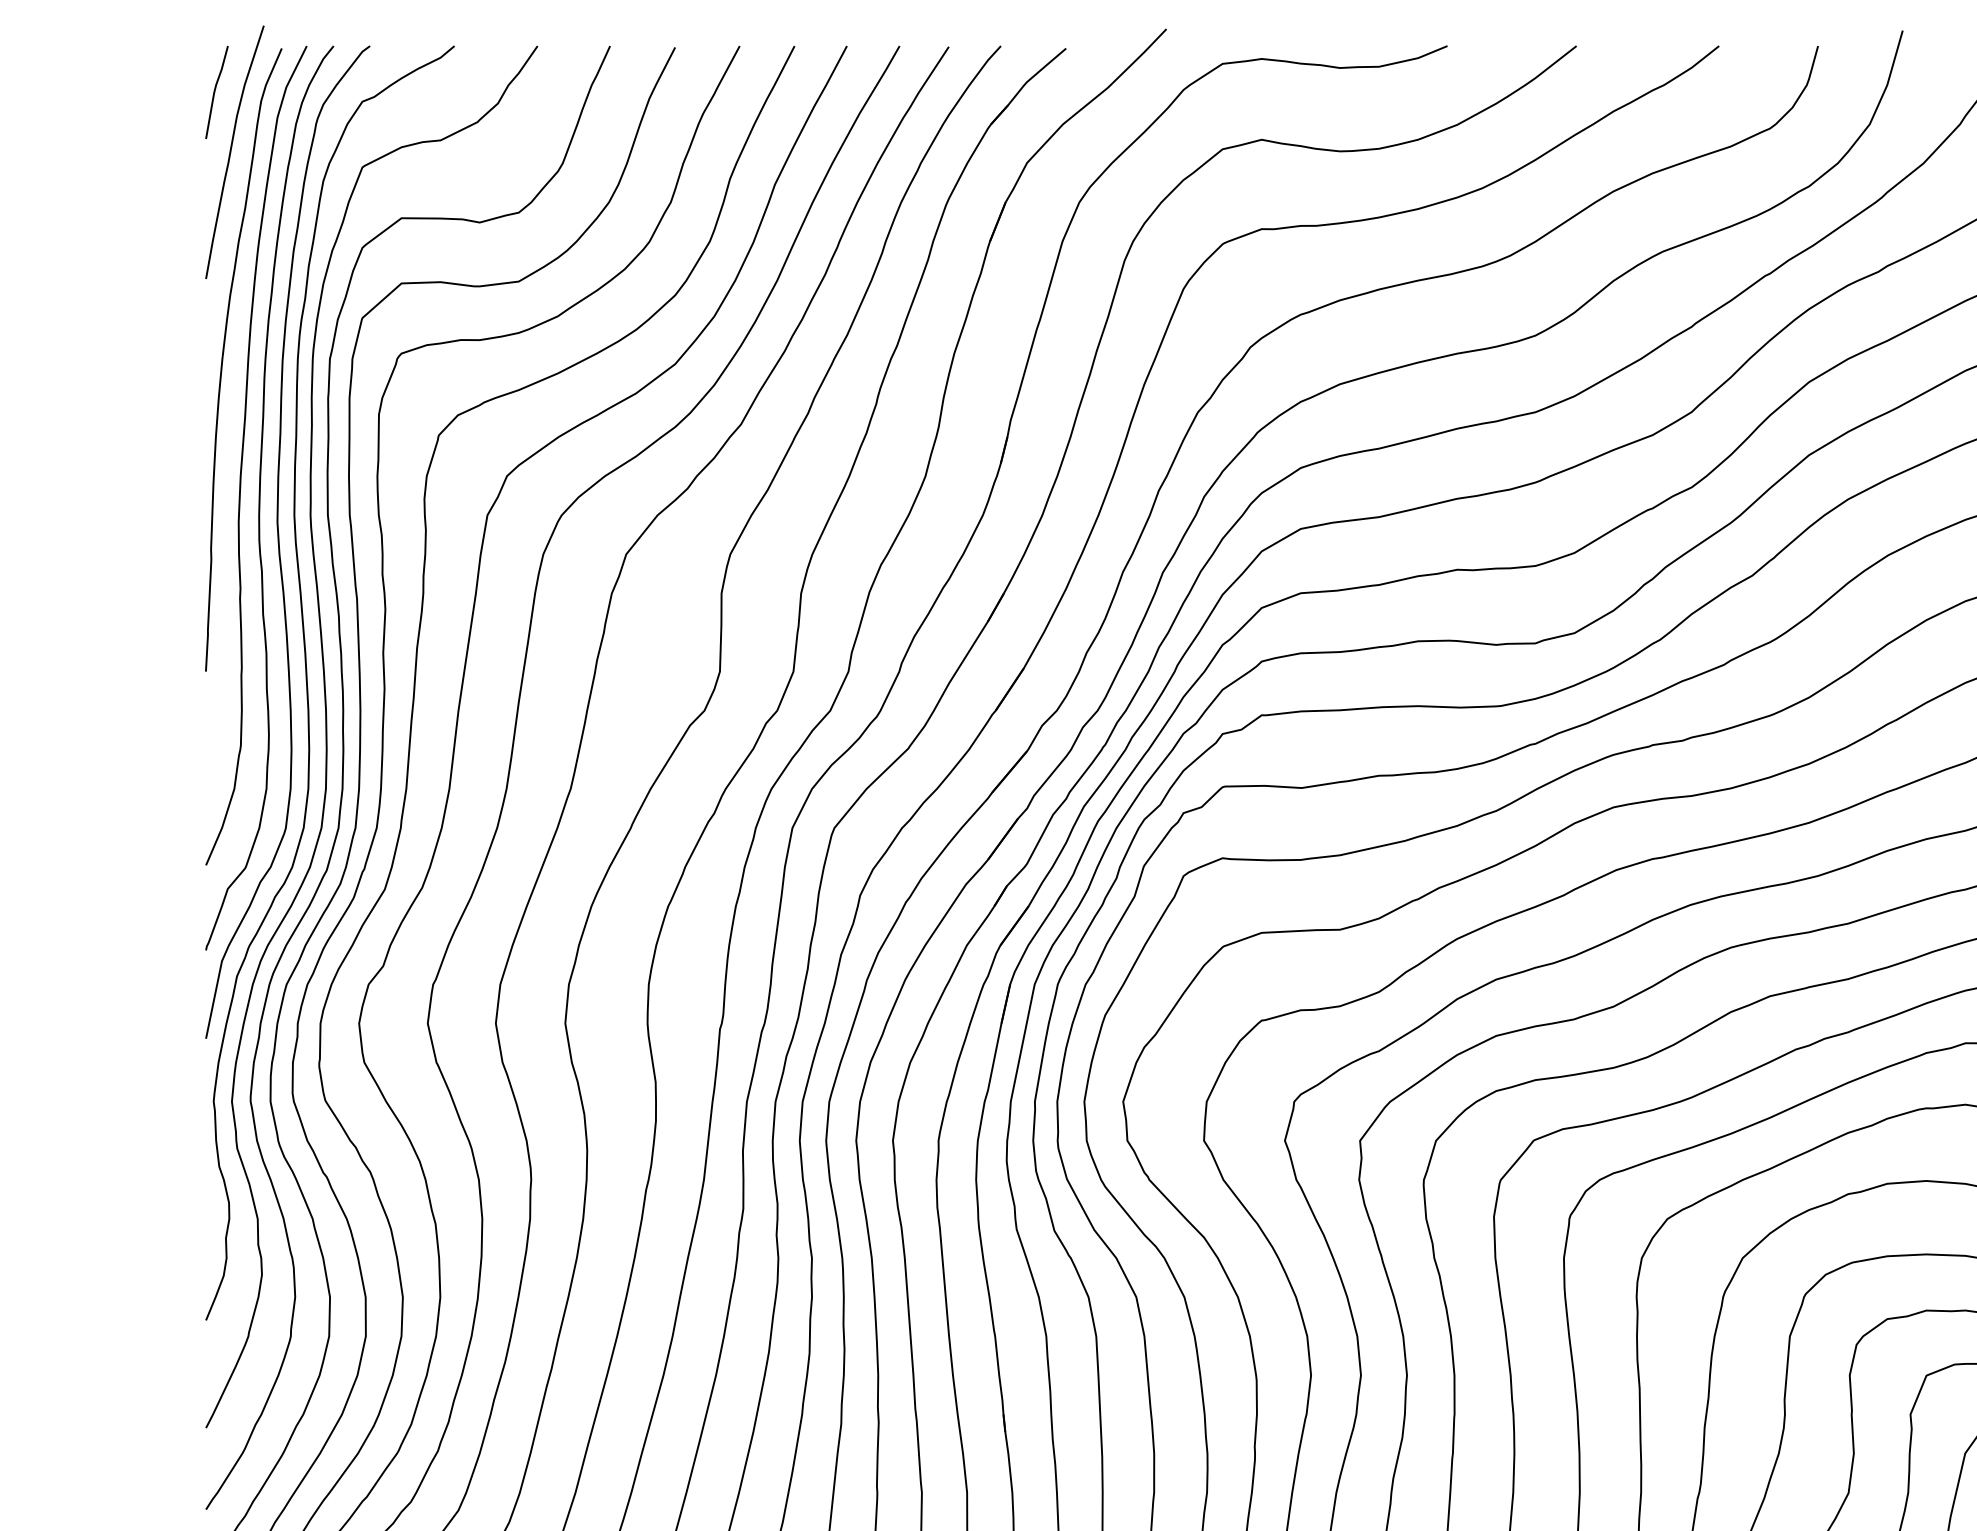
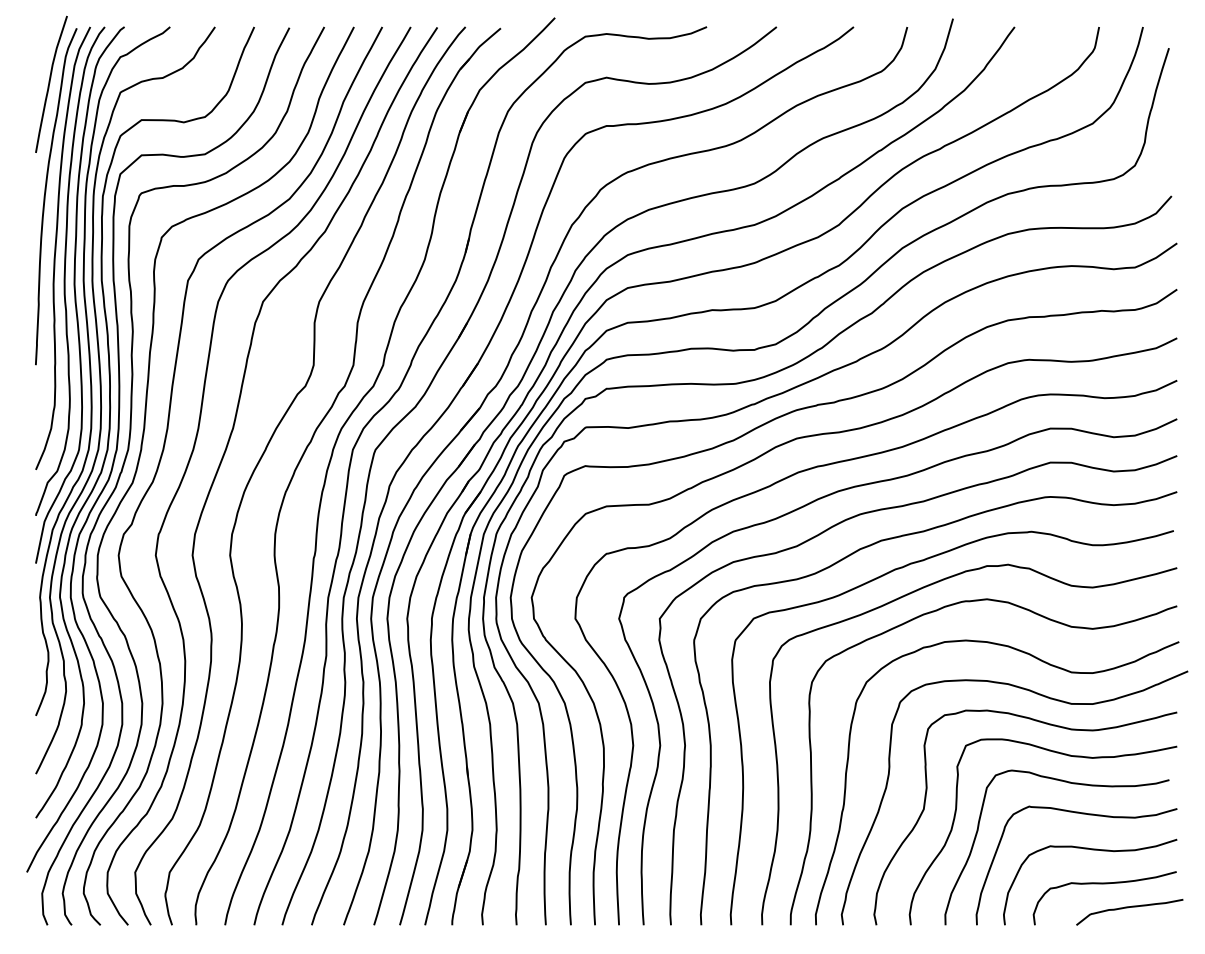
line: (216, 93) -> (41, 52), removed

